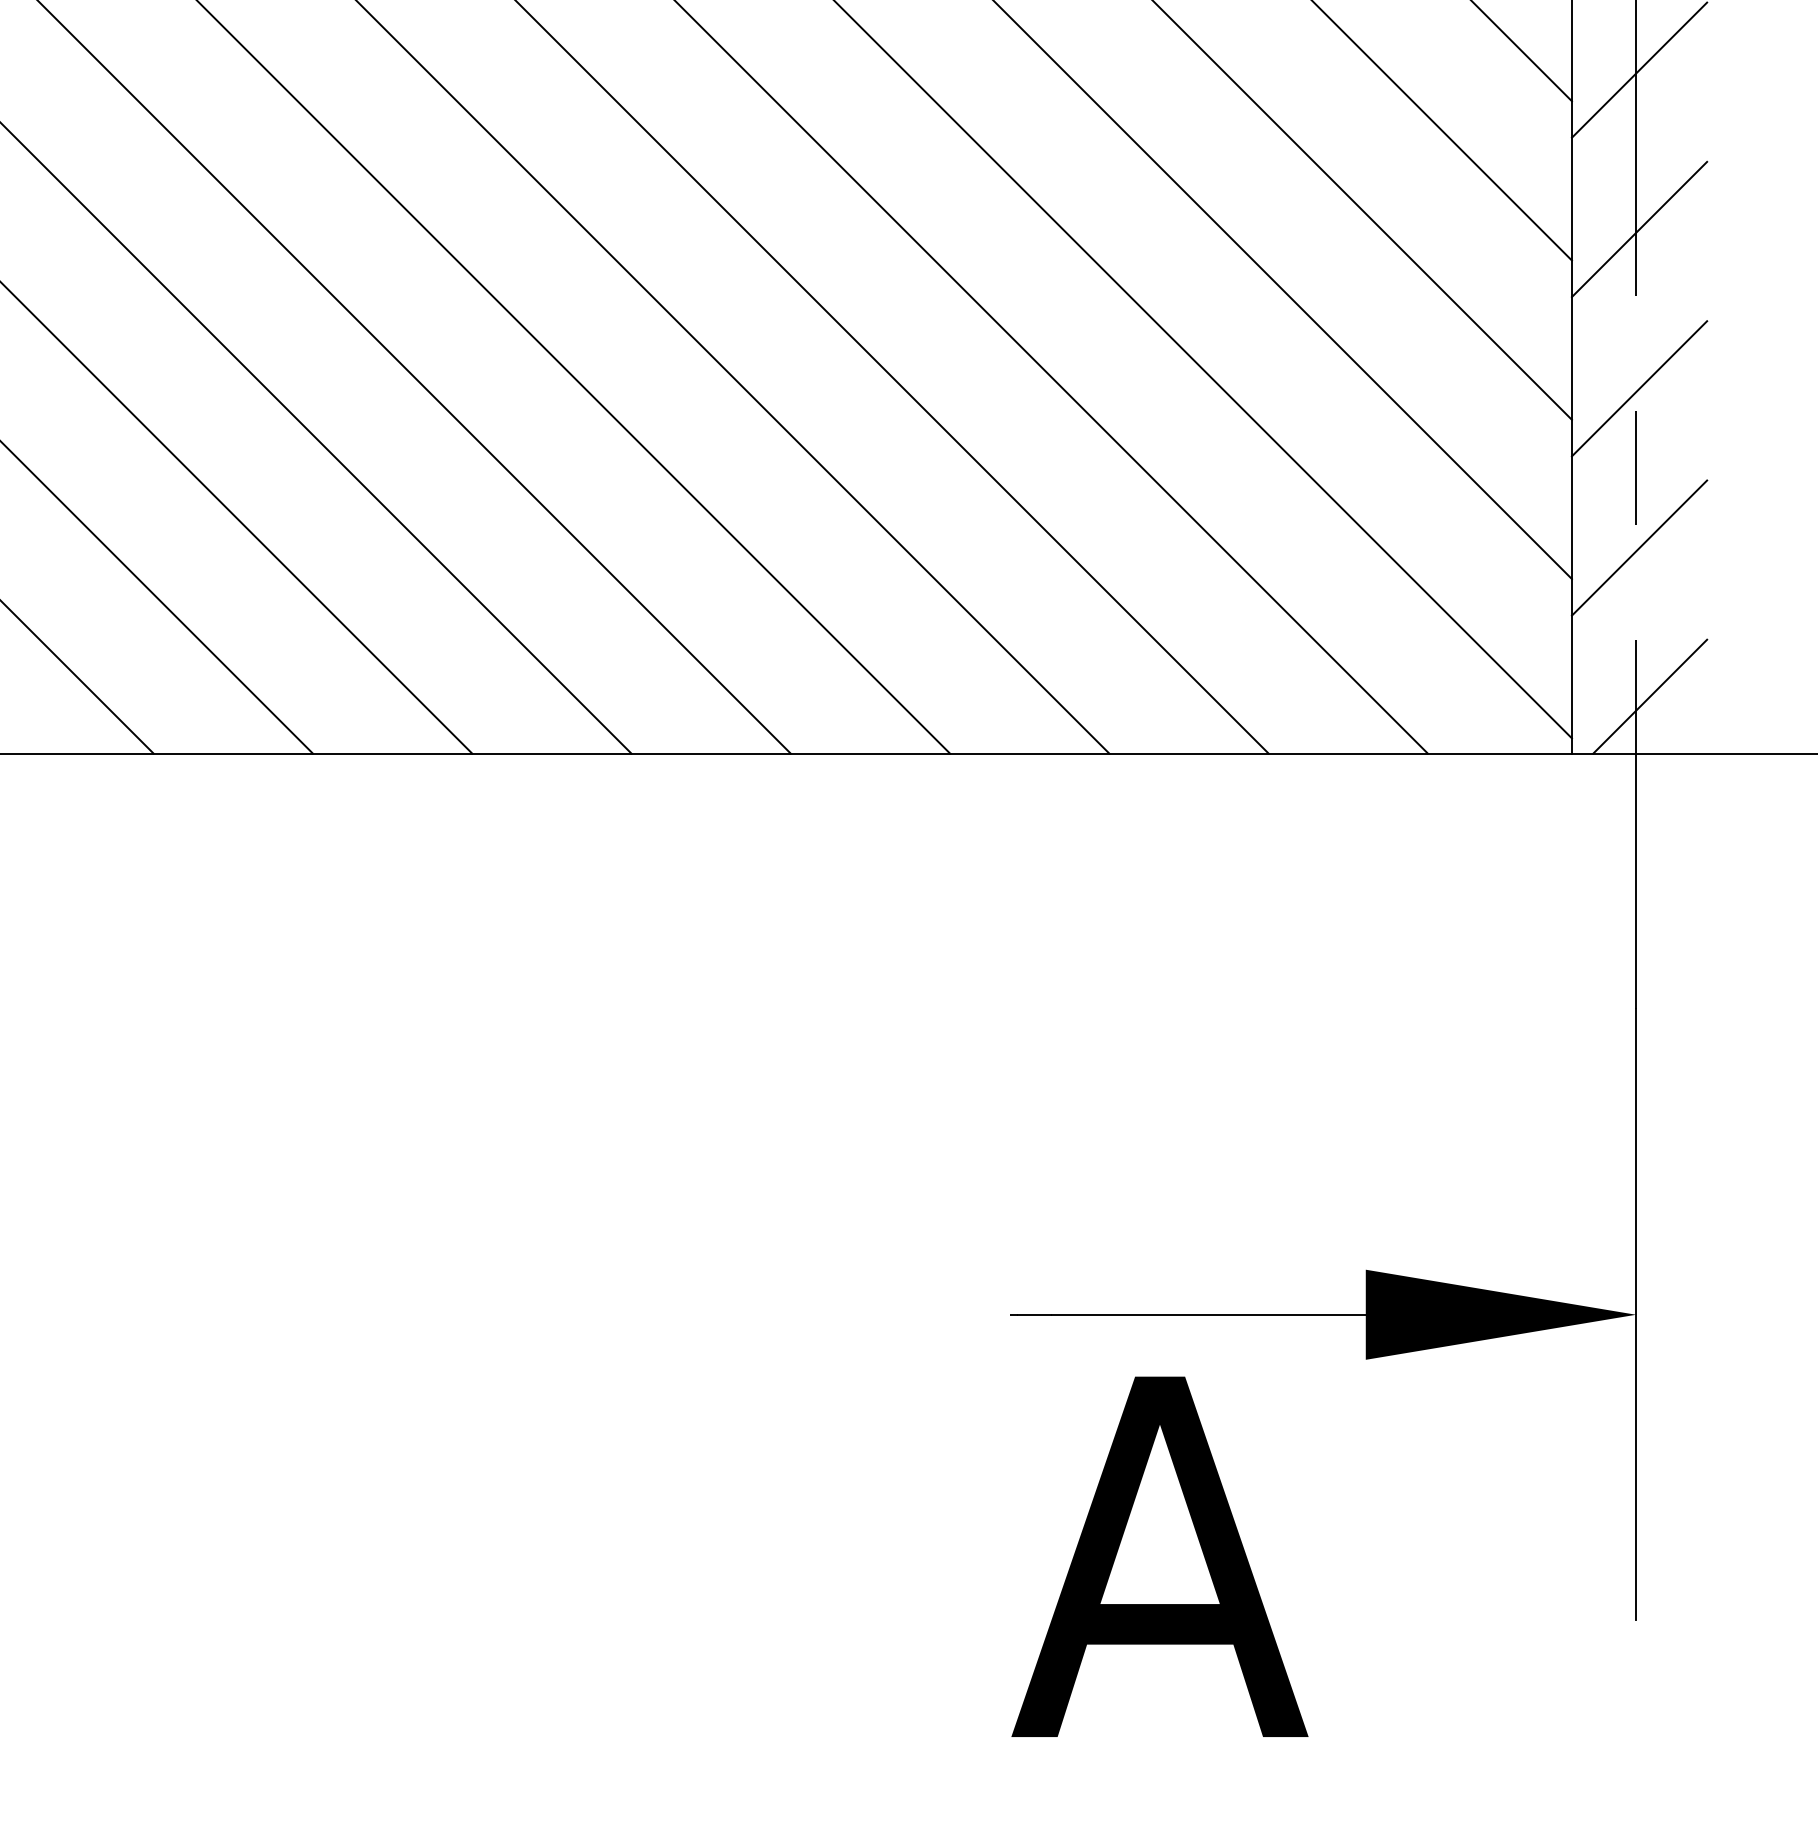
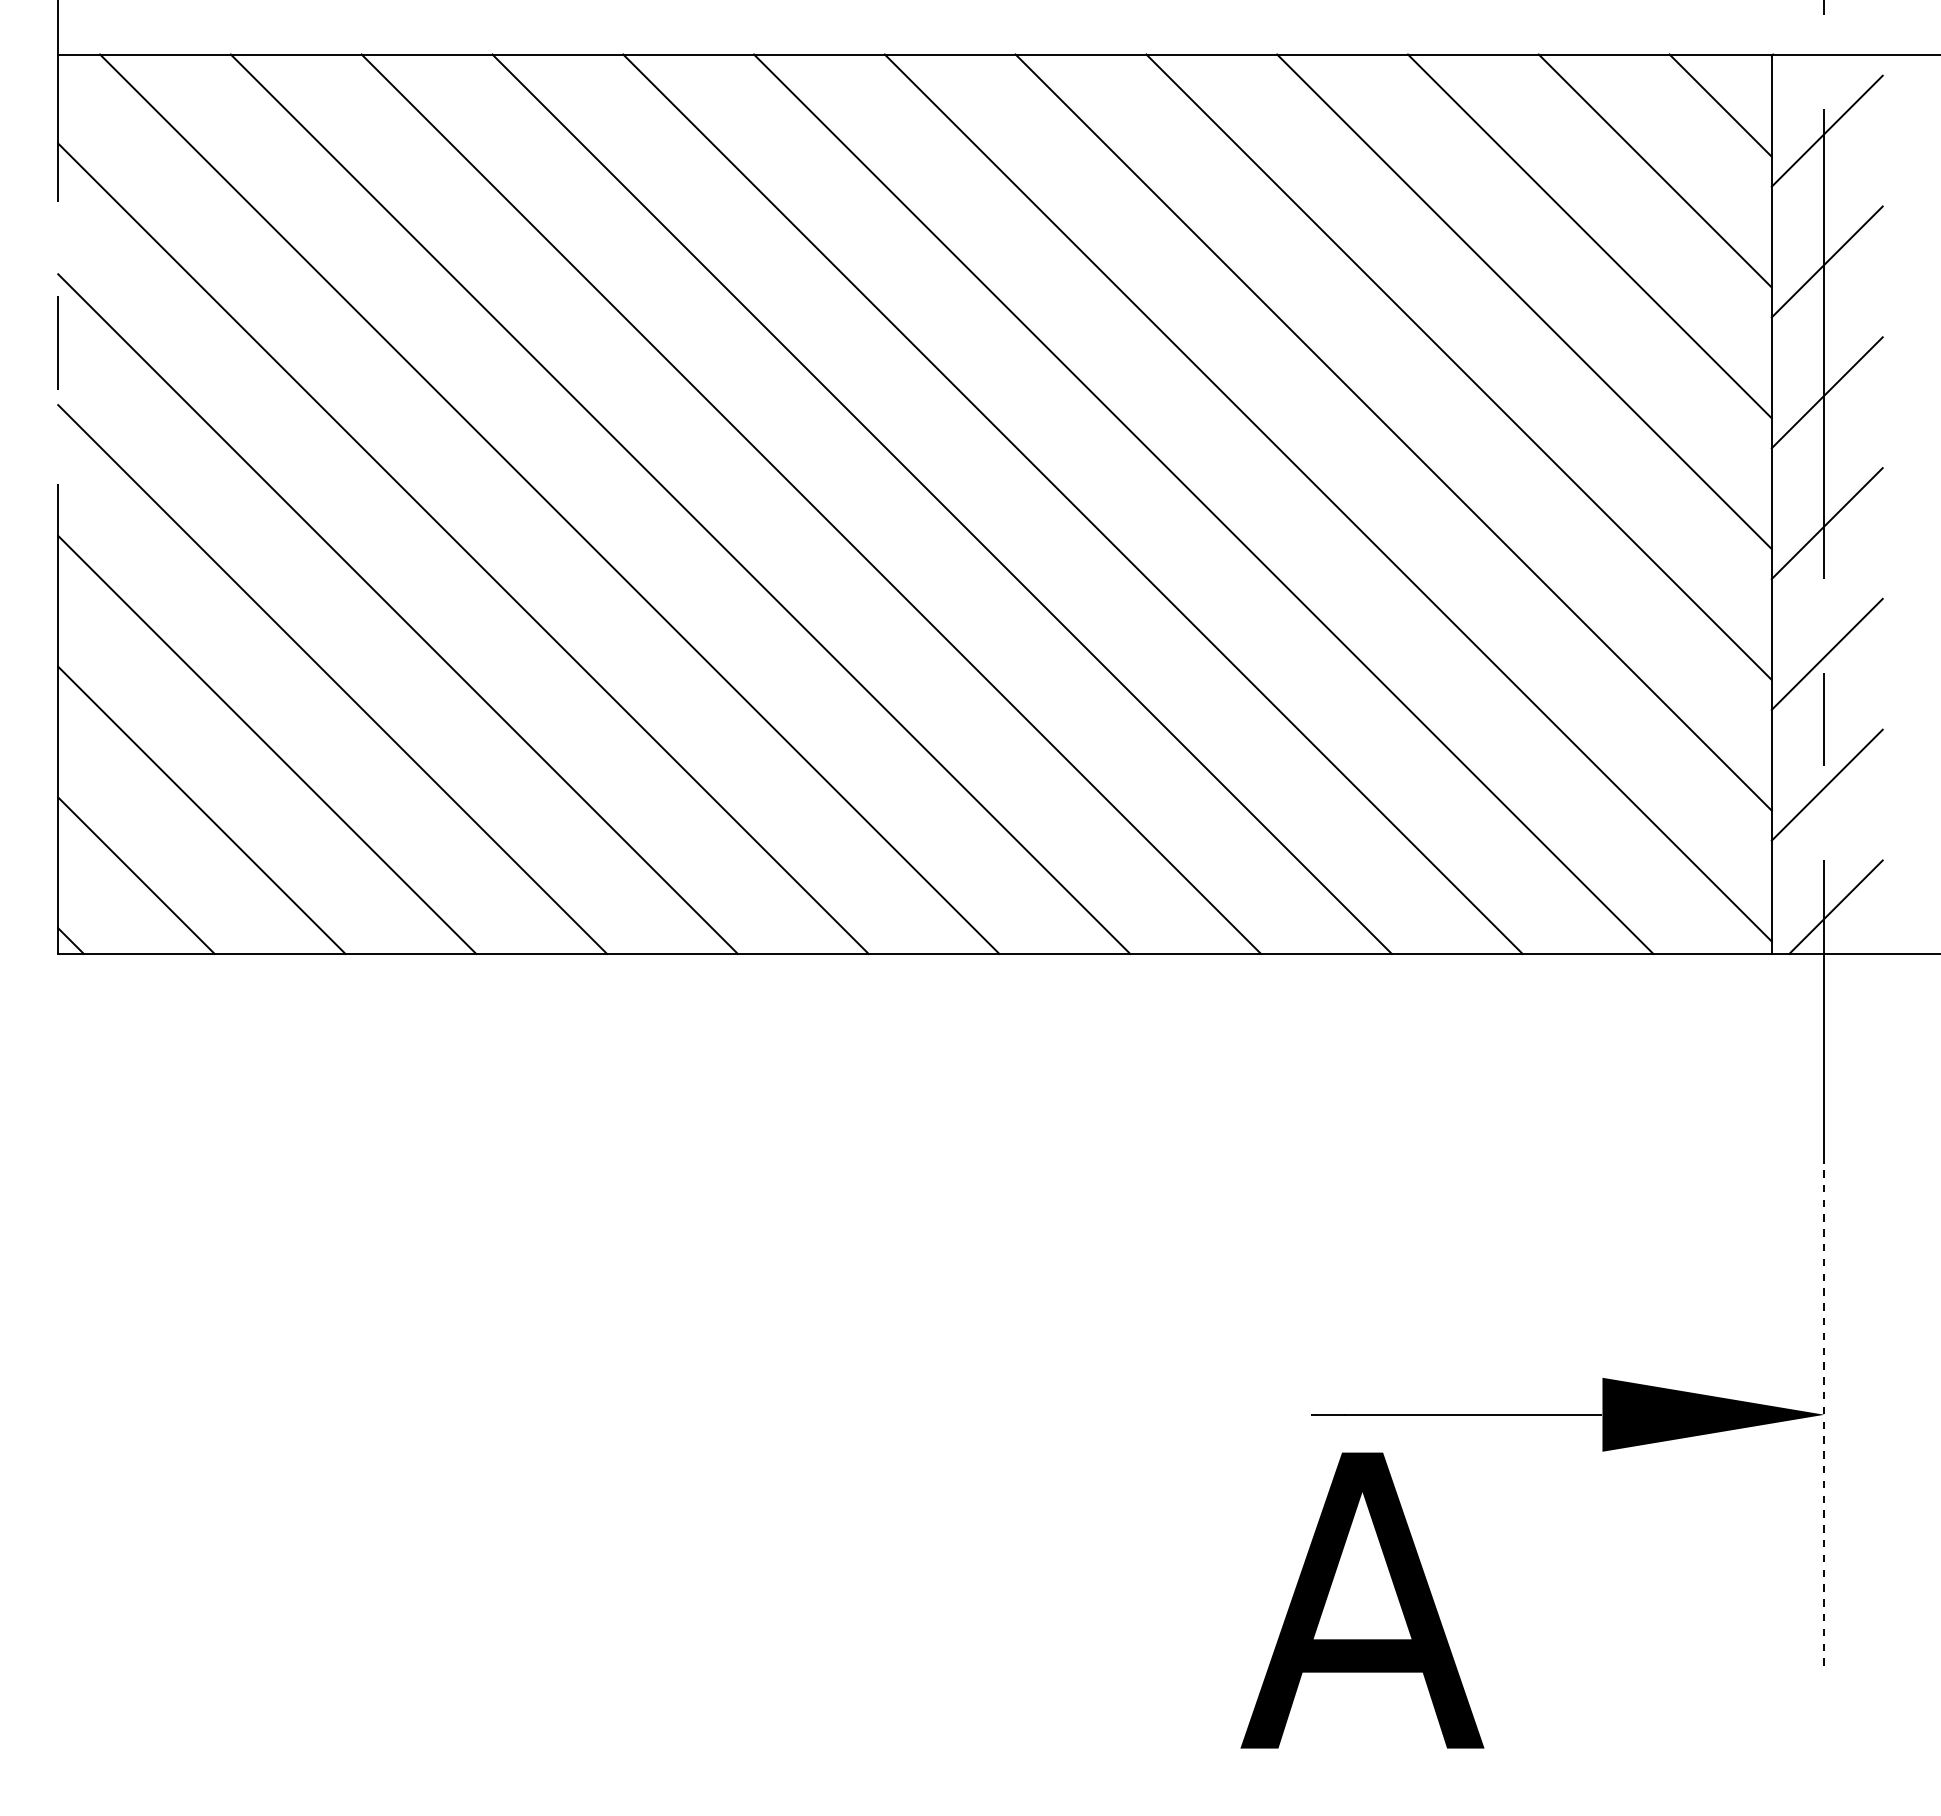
line: (1636, 1314) -> (1824, 1414), solid -> dashed
text: (1160, 1556) -> (1362, 1600), moved

